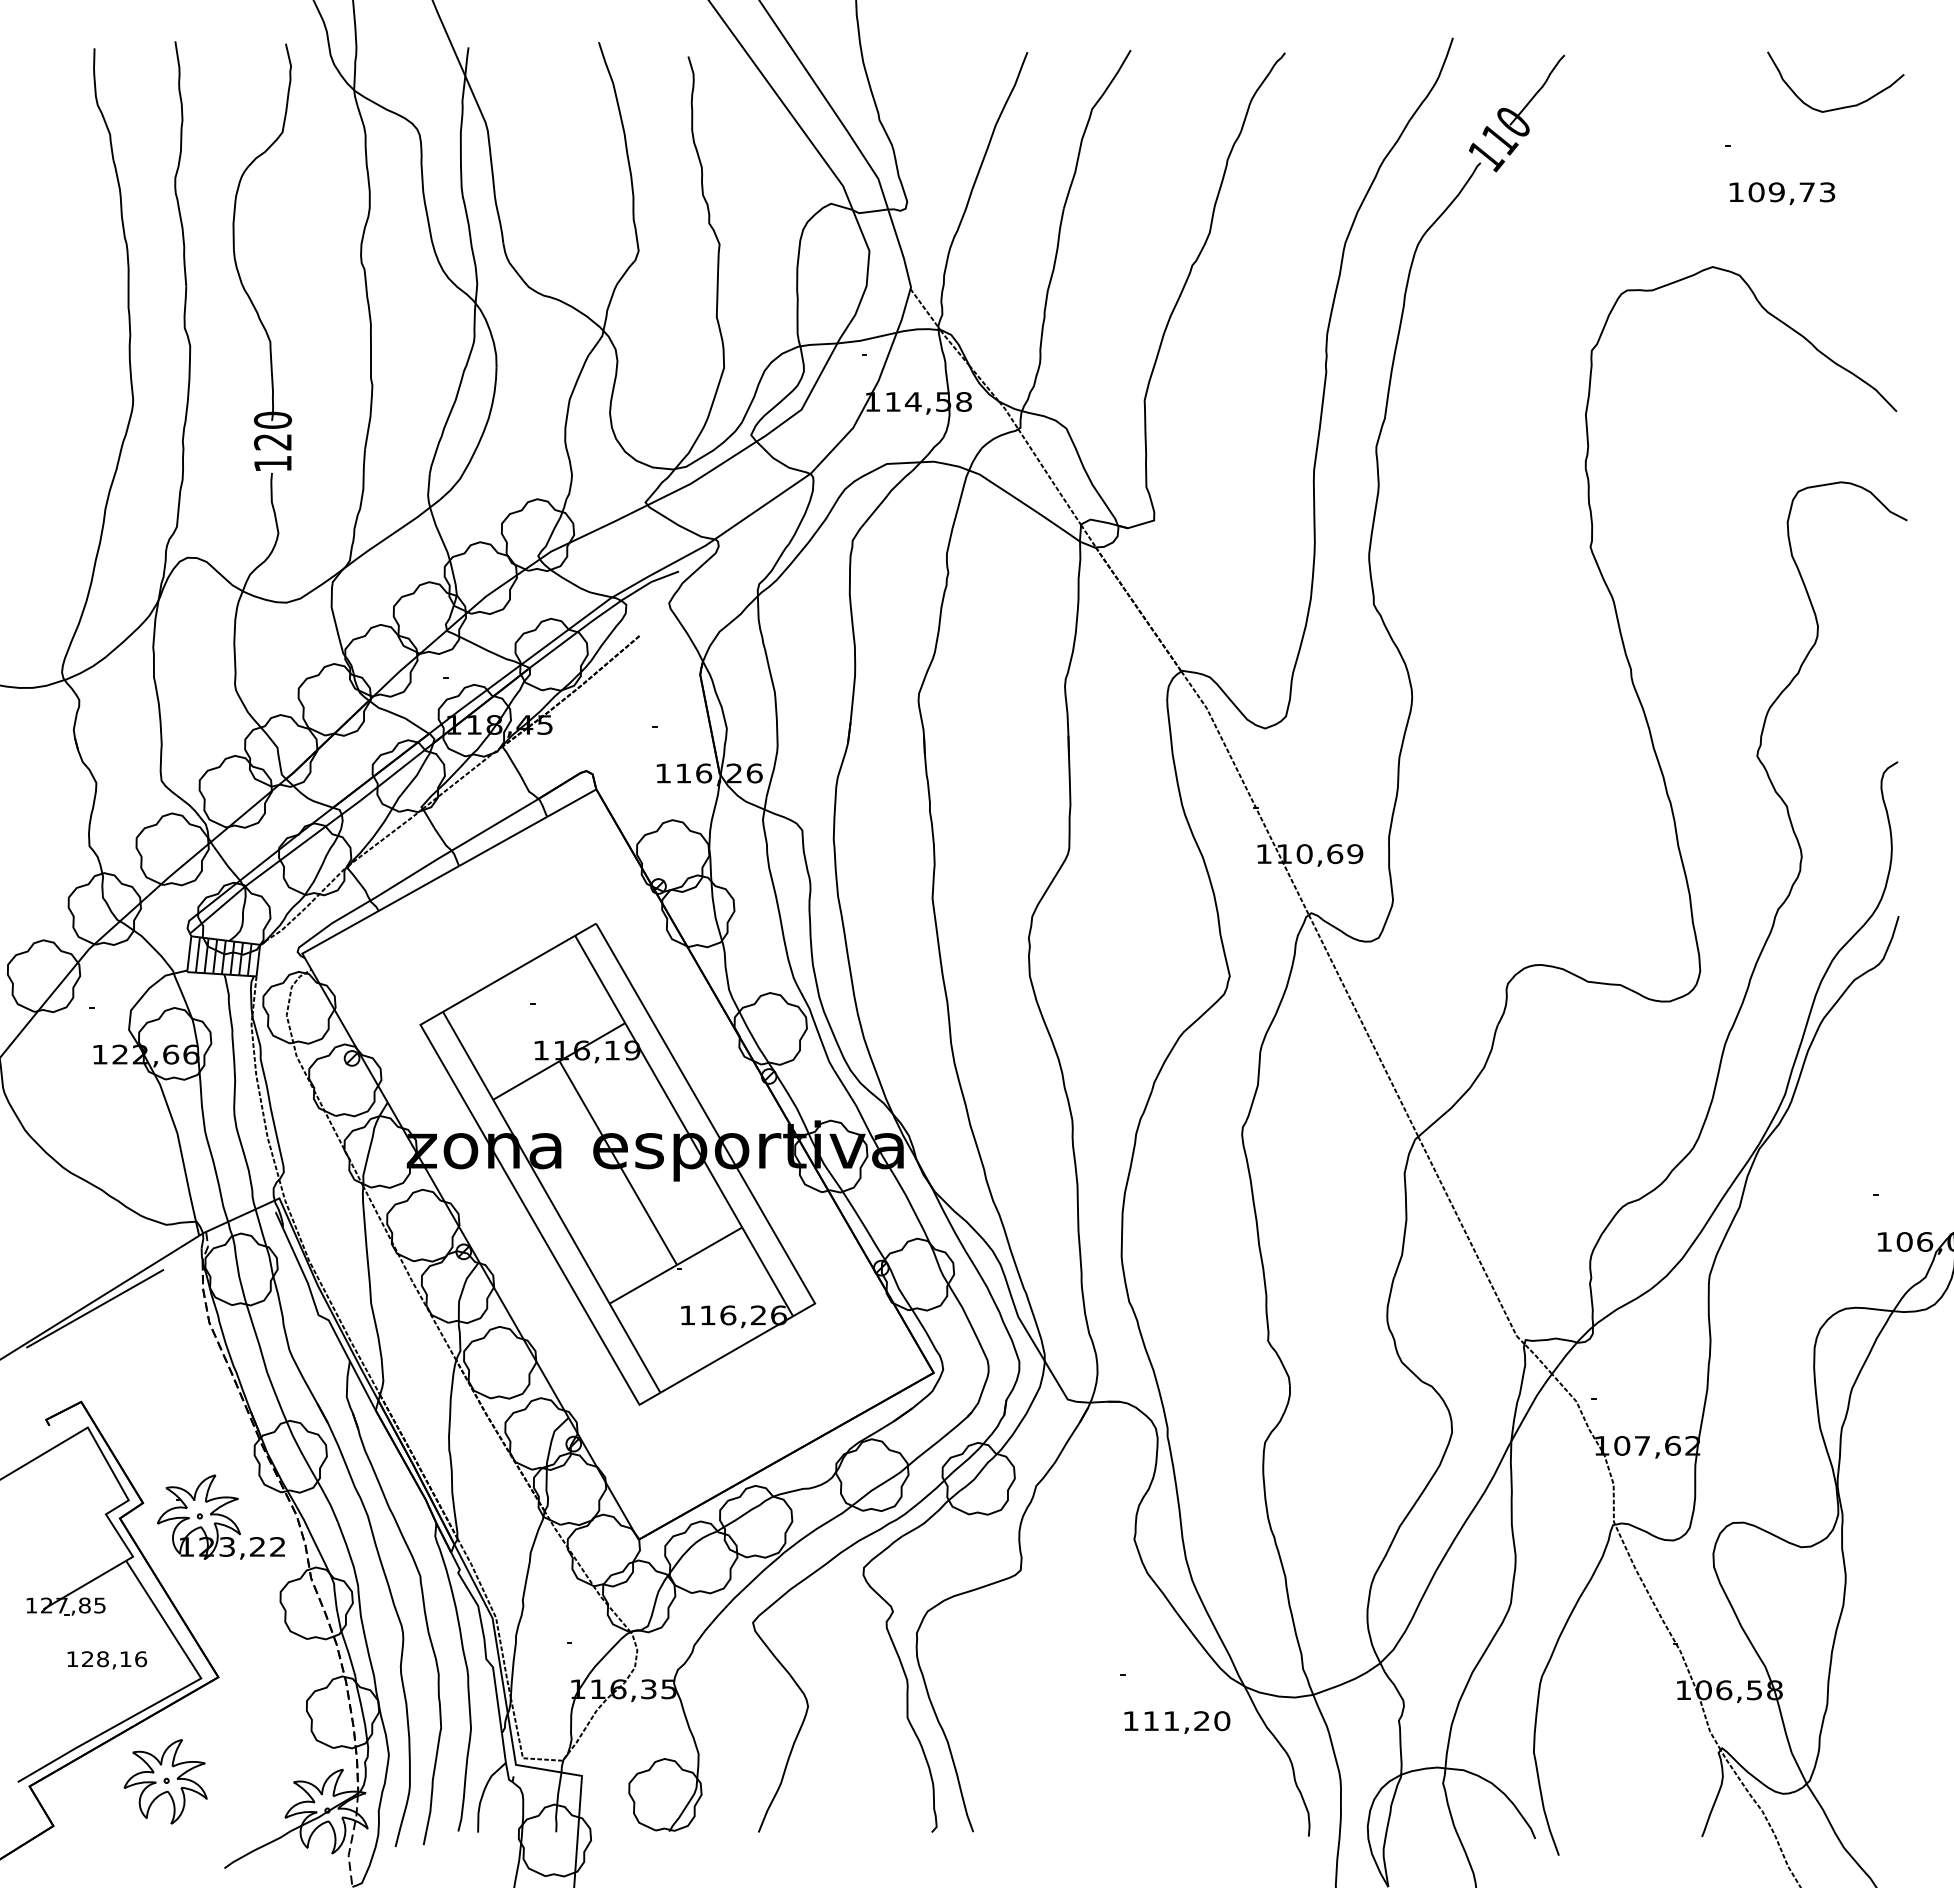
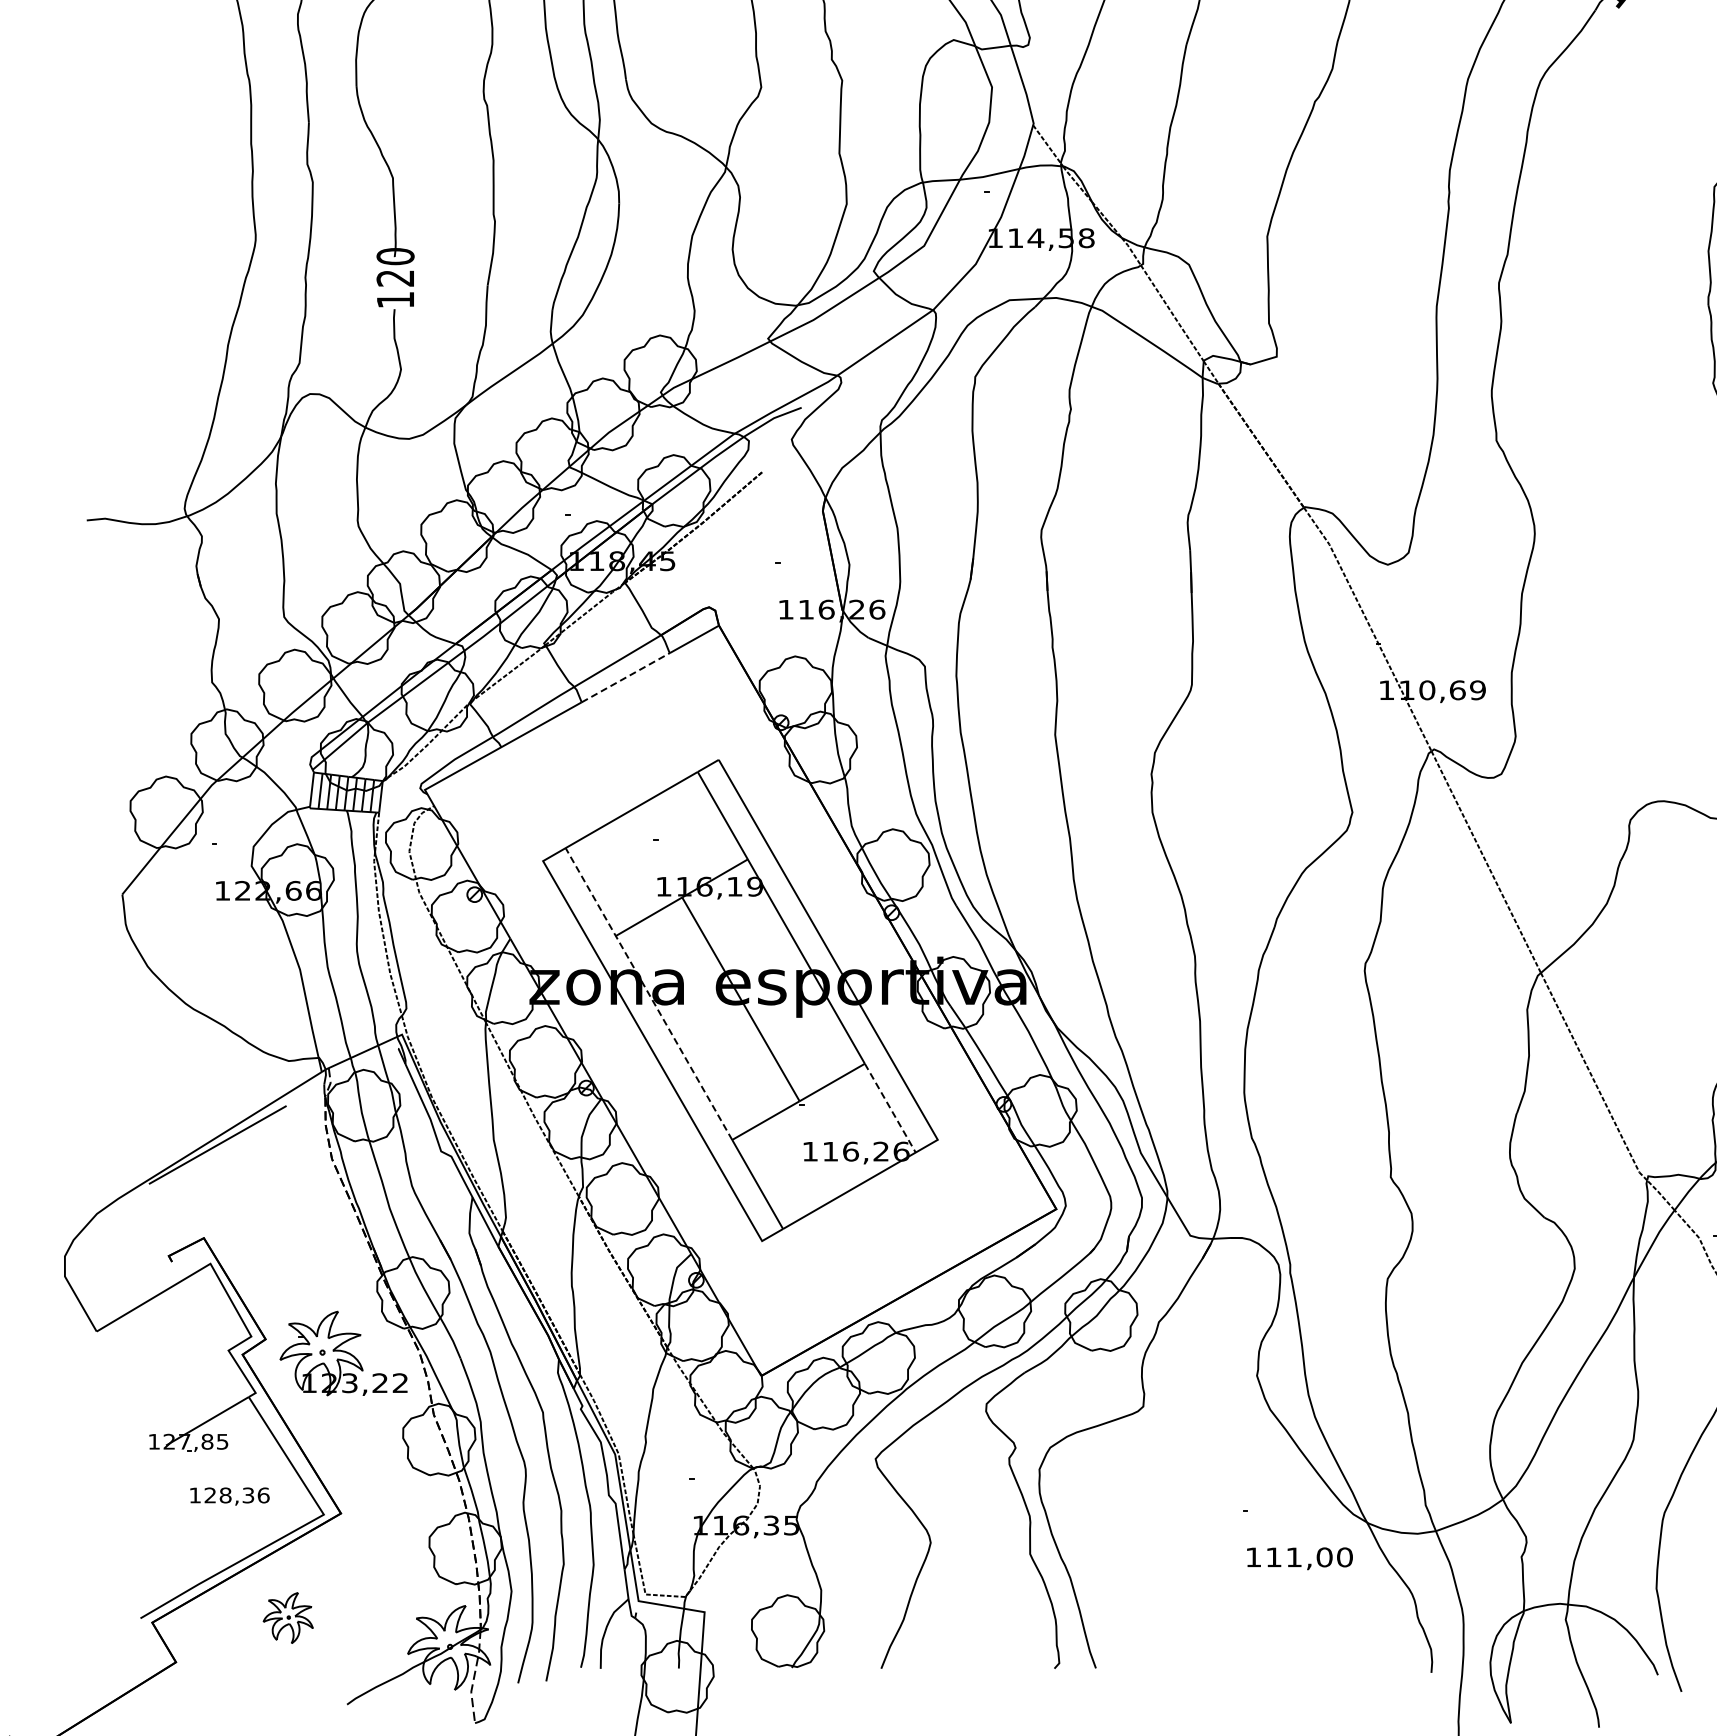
line: (503, 841) -> (626, 677), solid -> dashed
line: (526, 1157) -> (649, 993), solid -> dashed
line: (767, 1272) -> (890, 1108), solid -> dashed
text: (125, 1659) -> (248, 1495), 128,16 -> 128,36
text: (1201, 1721) -> (1324, 1557), 111,20 -> 111,00
part: (165, 1781) -> (288, 1617), size x0.6

